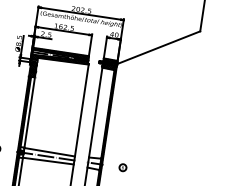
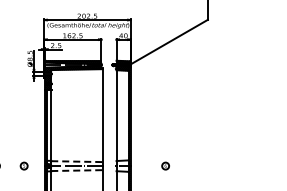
line: (49, 152) -> (76, 161), solid -> dashed
line: (48, 160) -> (76, 170), solid -> dashed
part: (122, 167) -> (165, 165), moved

